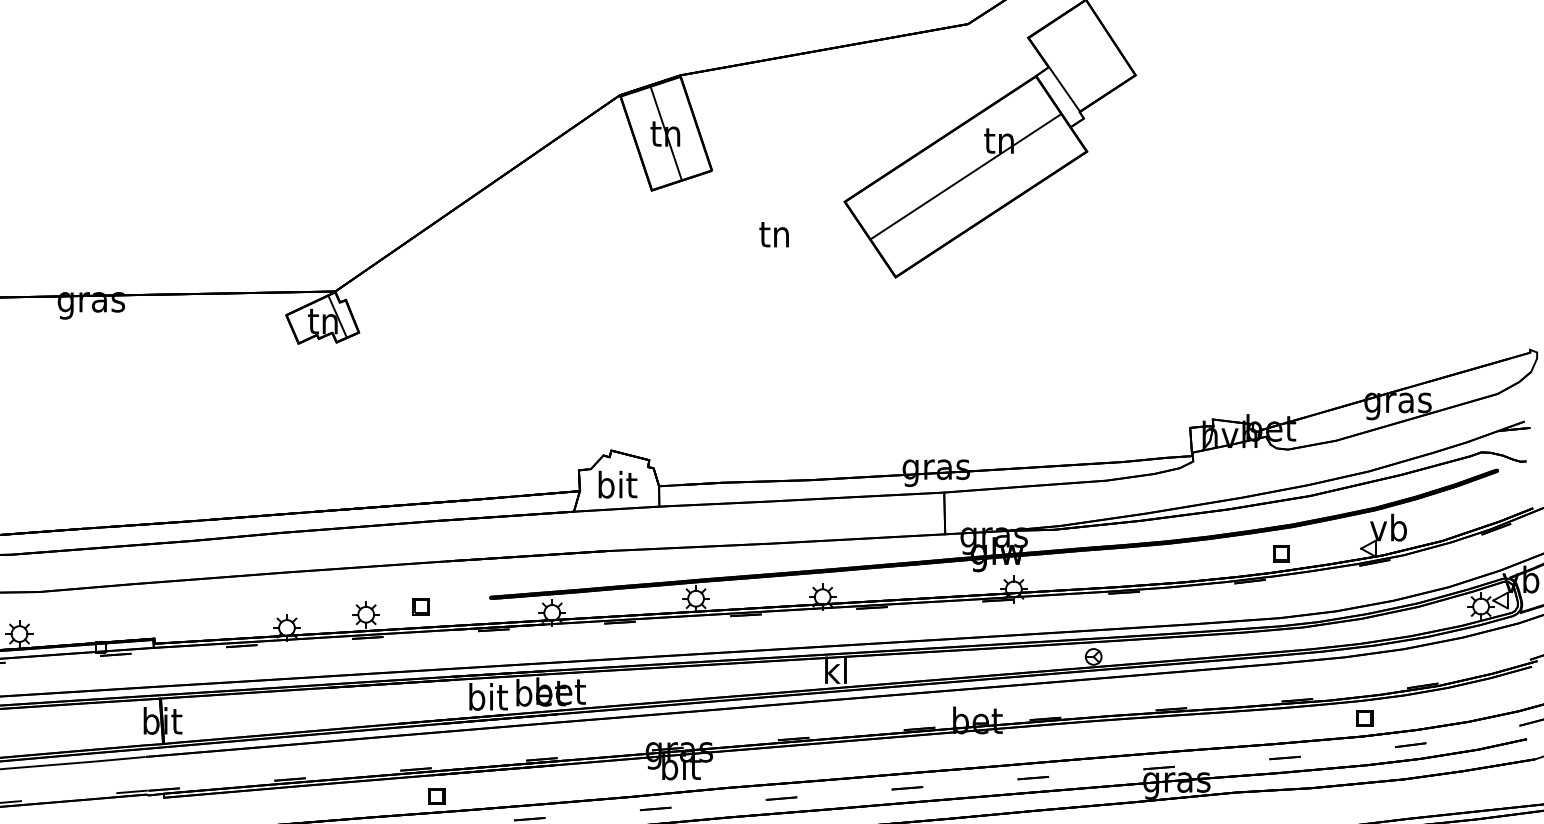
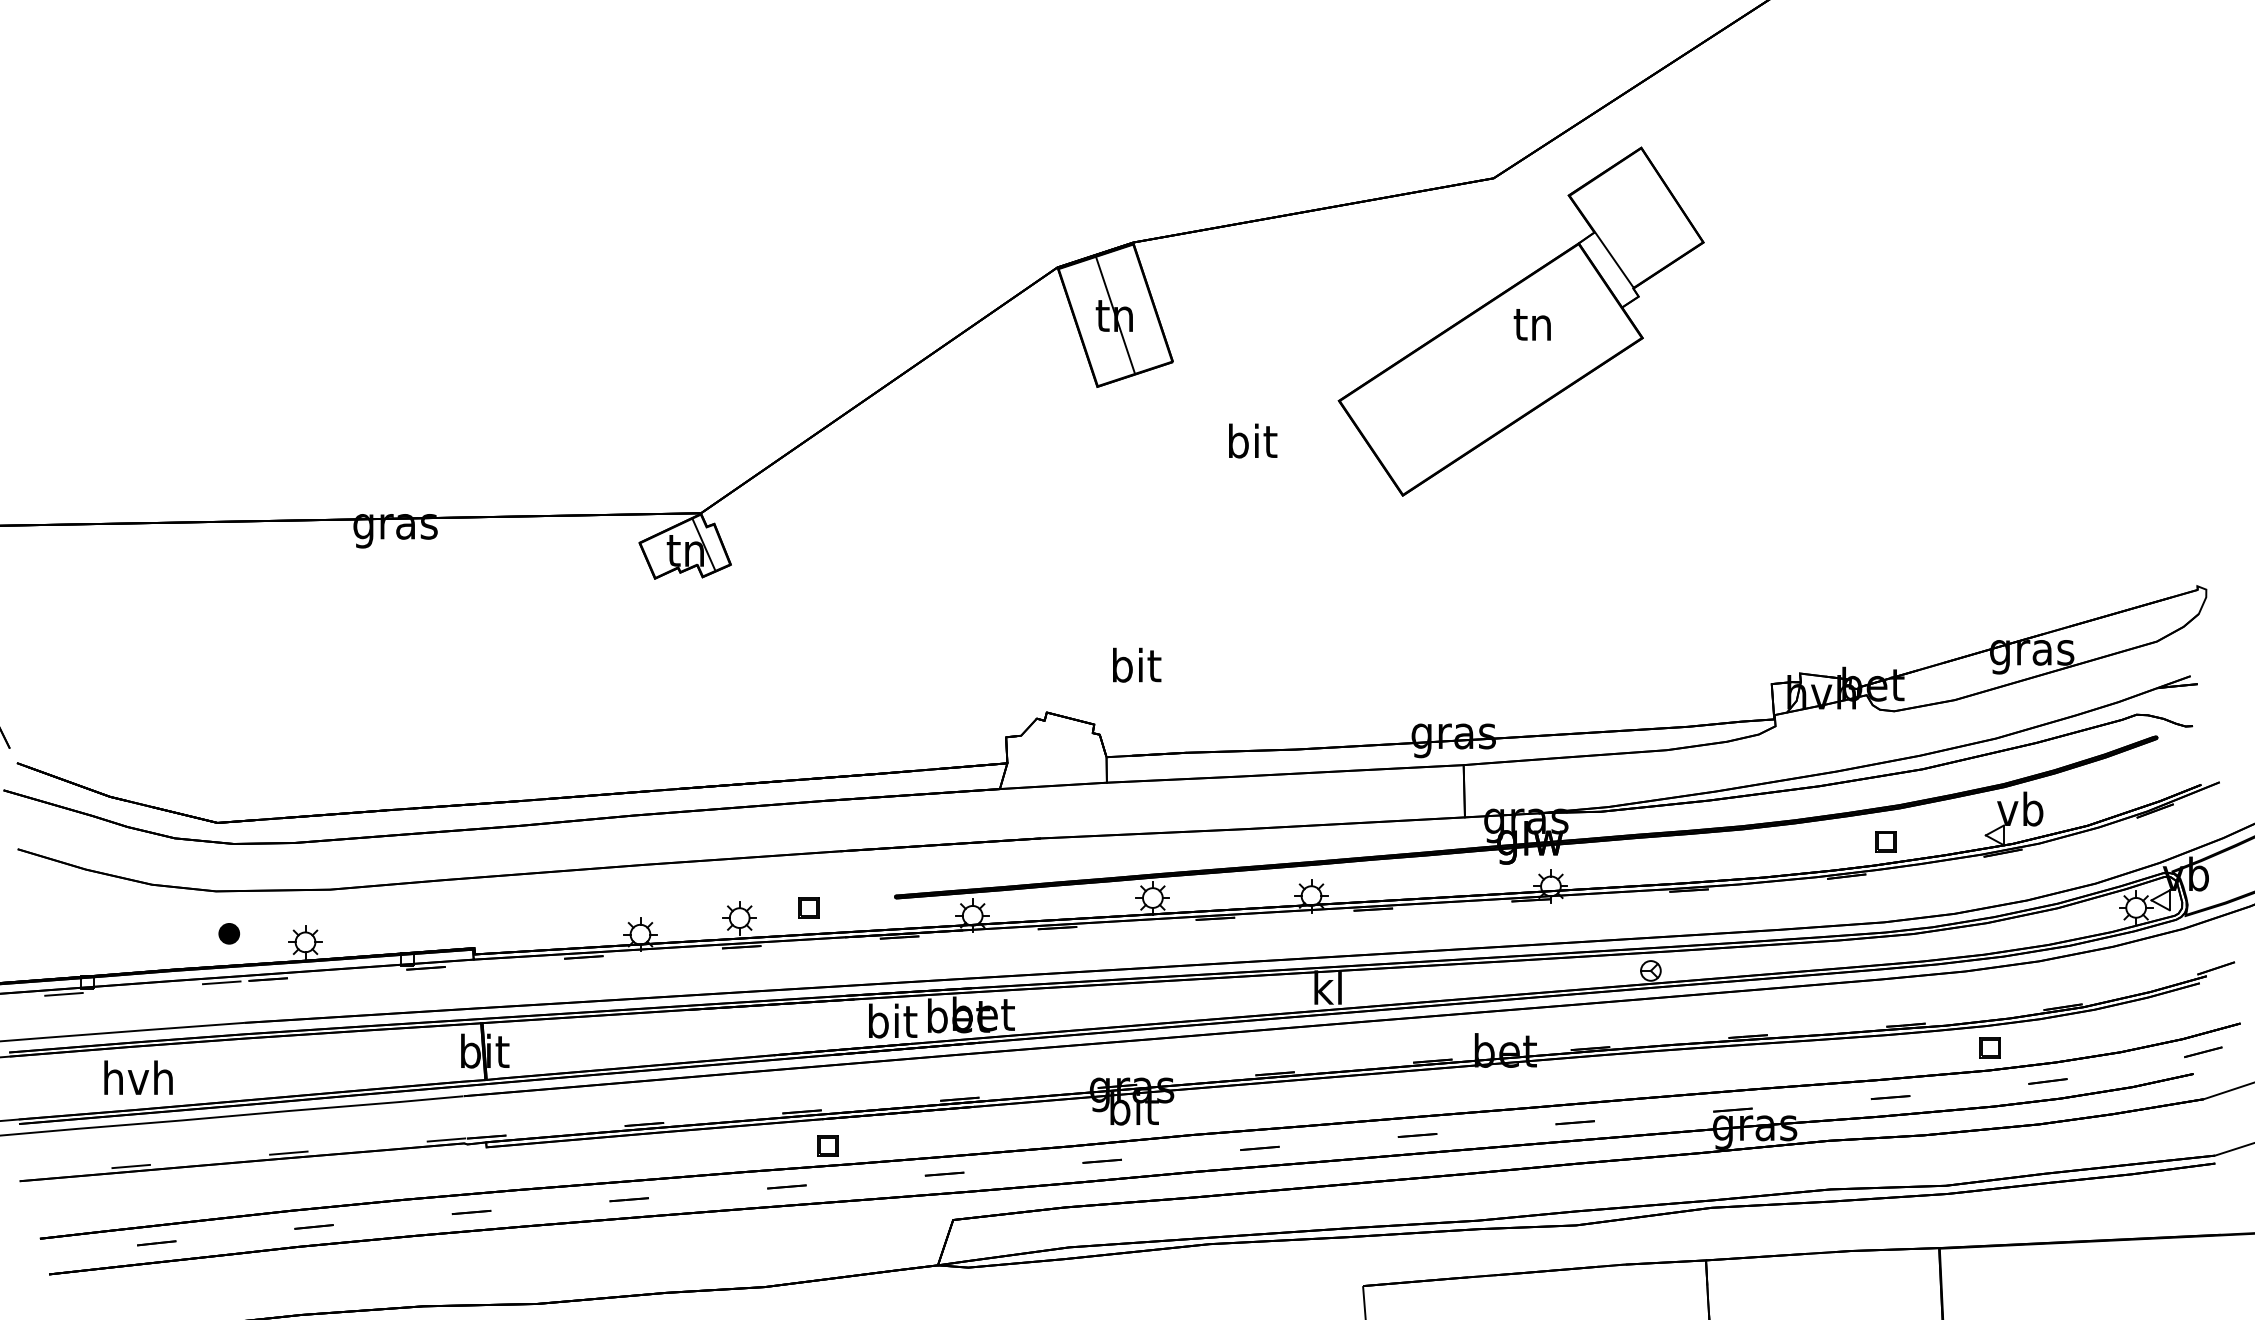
line: (965, 176) -> (1490, 369), removed
text: (776, 233) -> (1253, 440), tn -> bit
text: (618, 484) -> (1137, 664), moved

